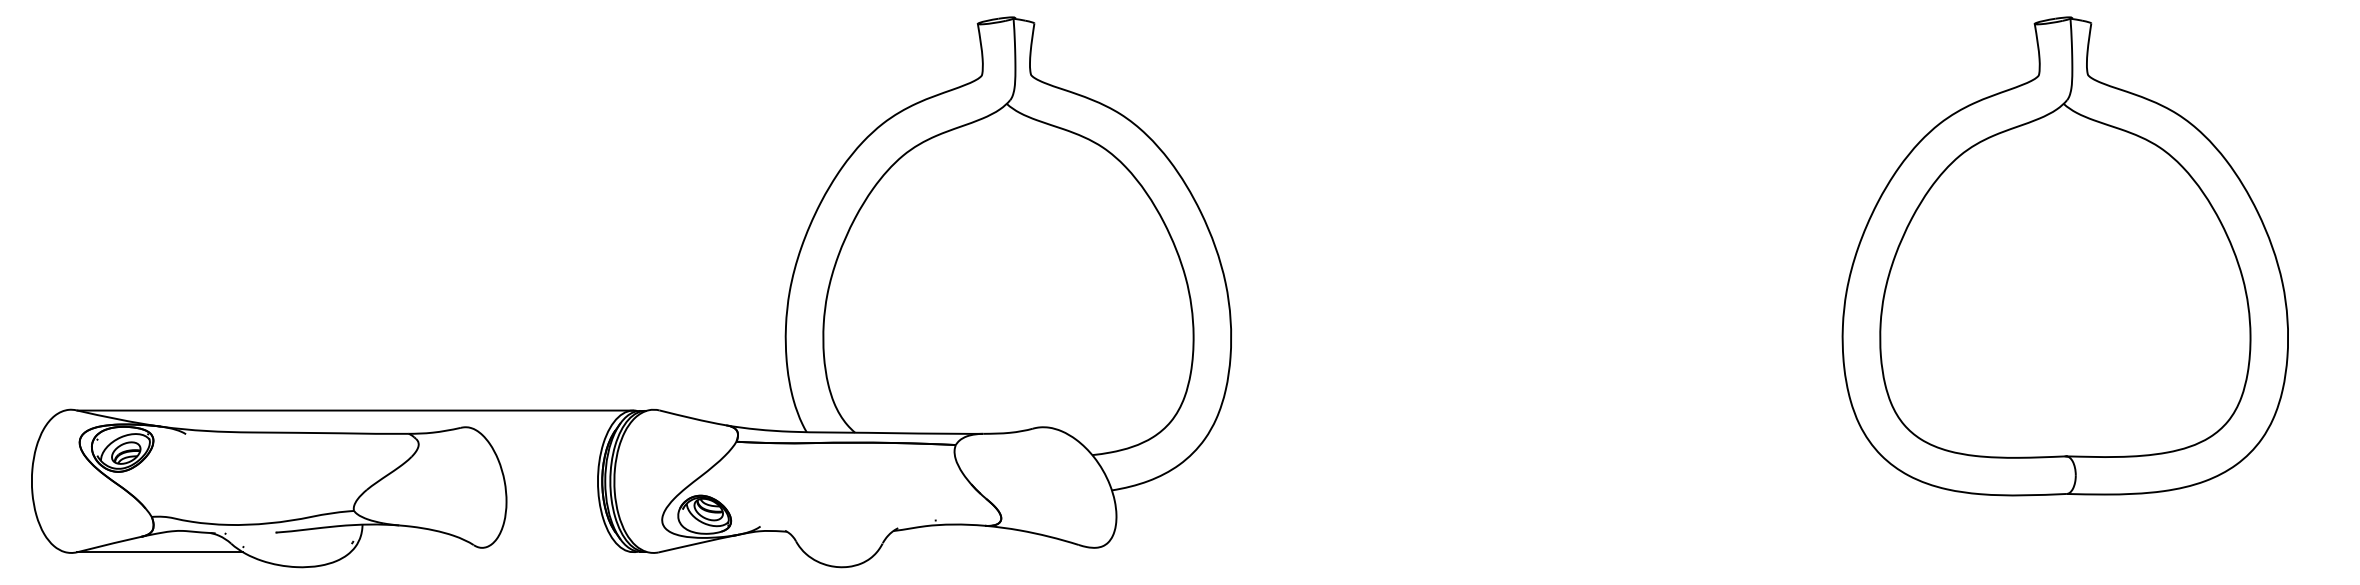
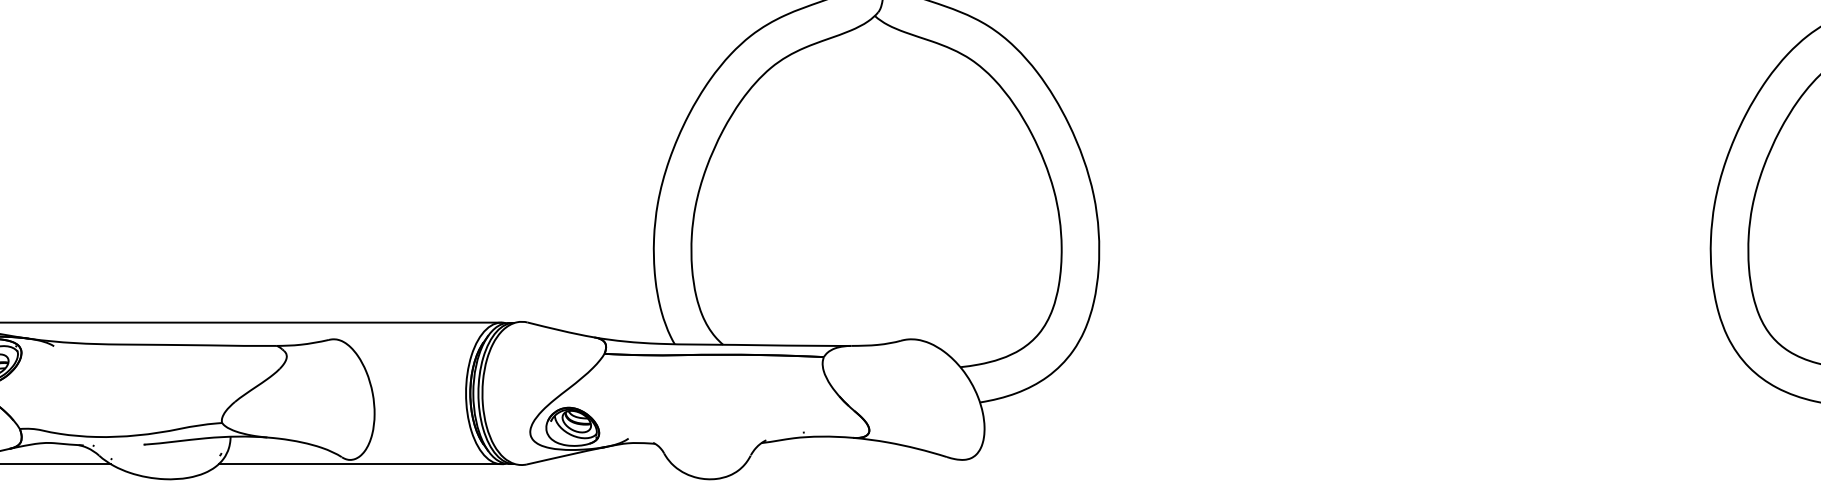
line: (491, 552) -> (359, 464), added

